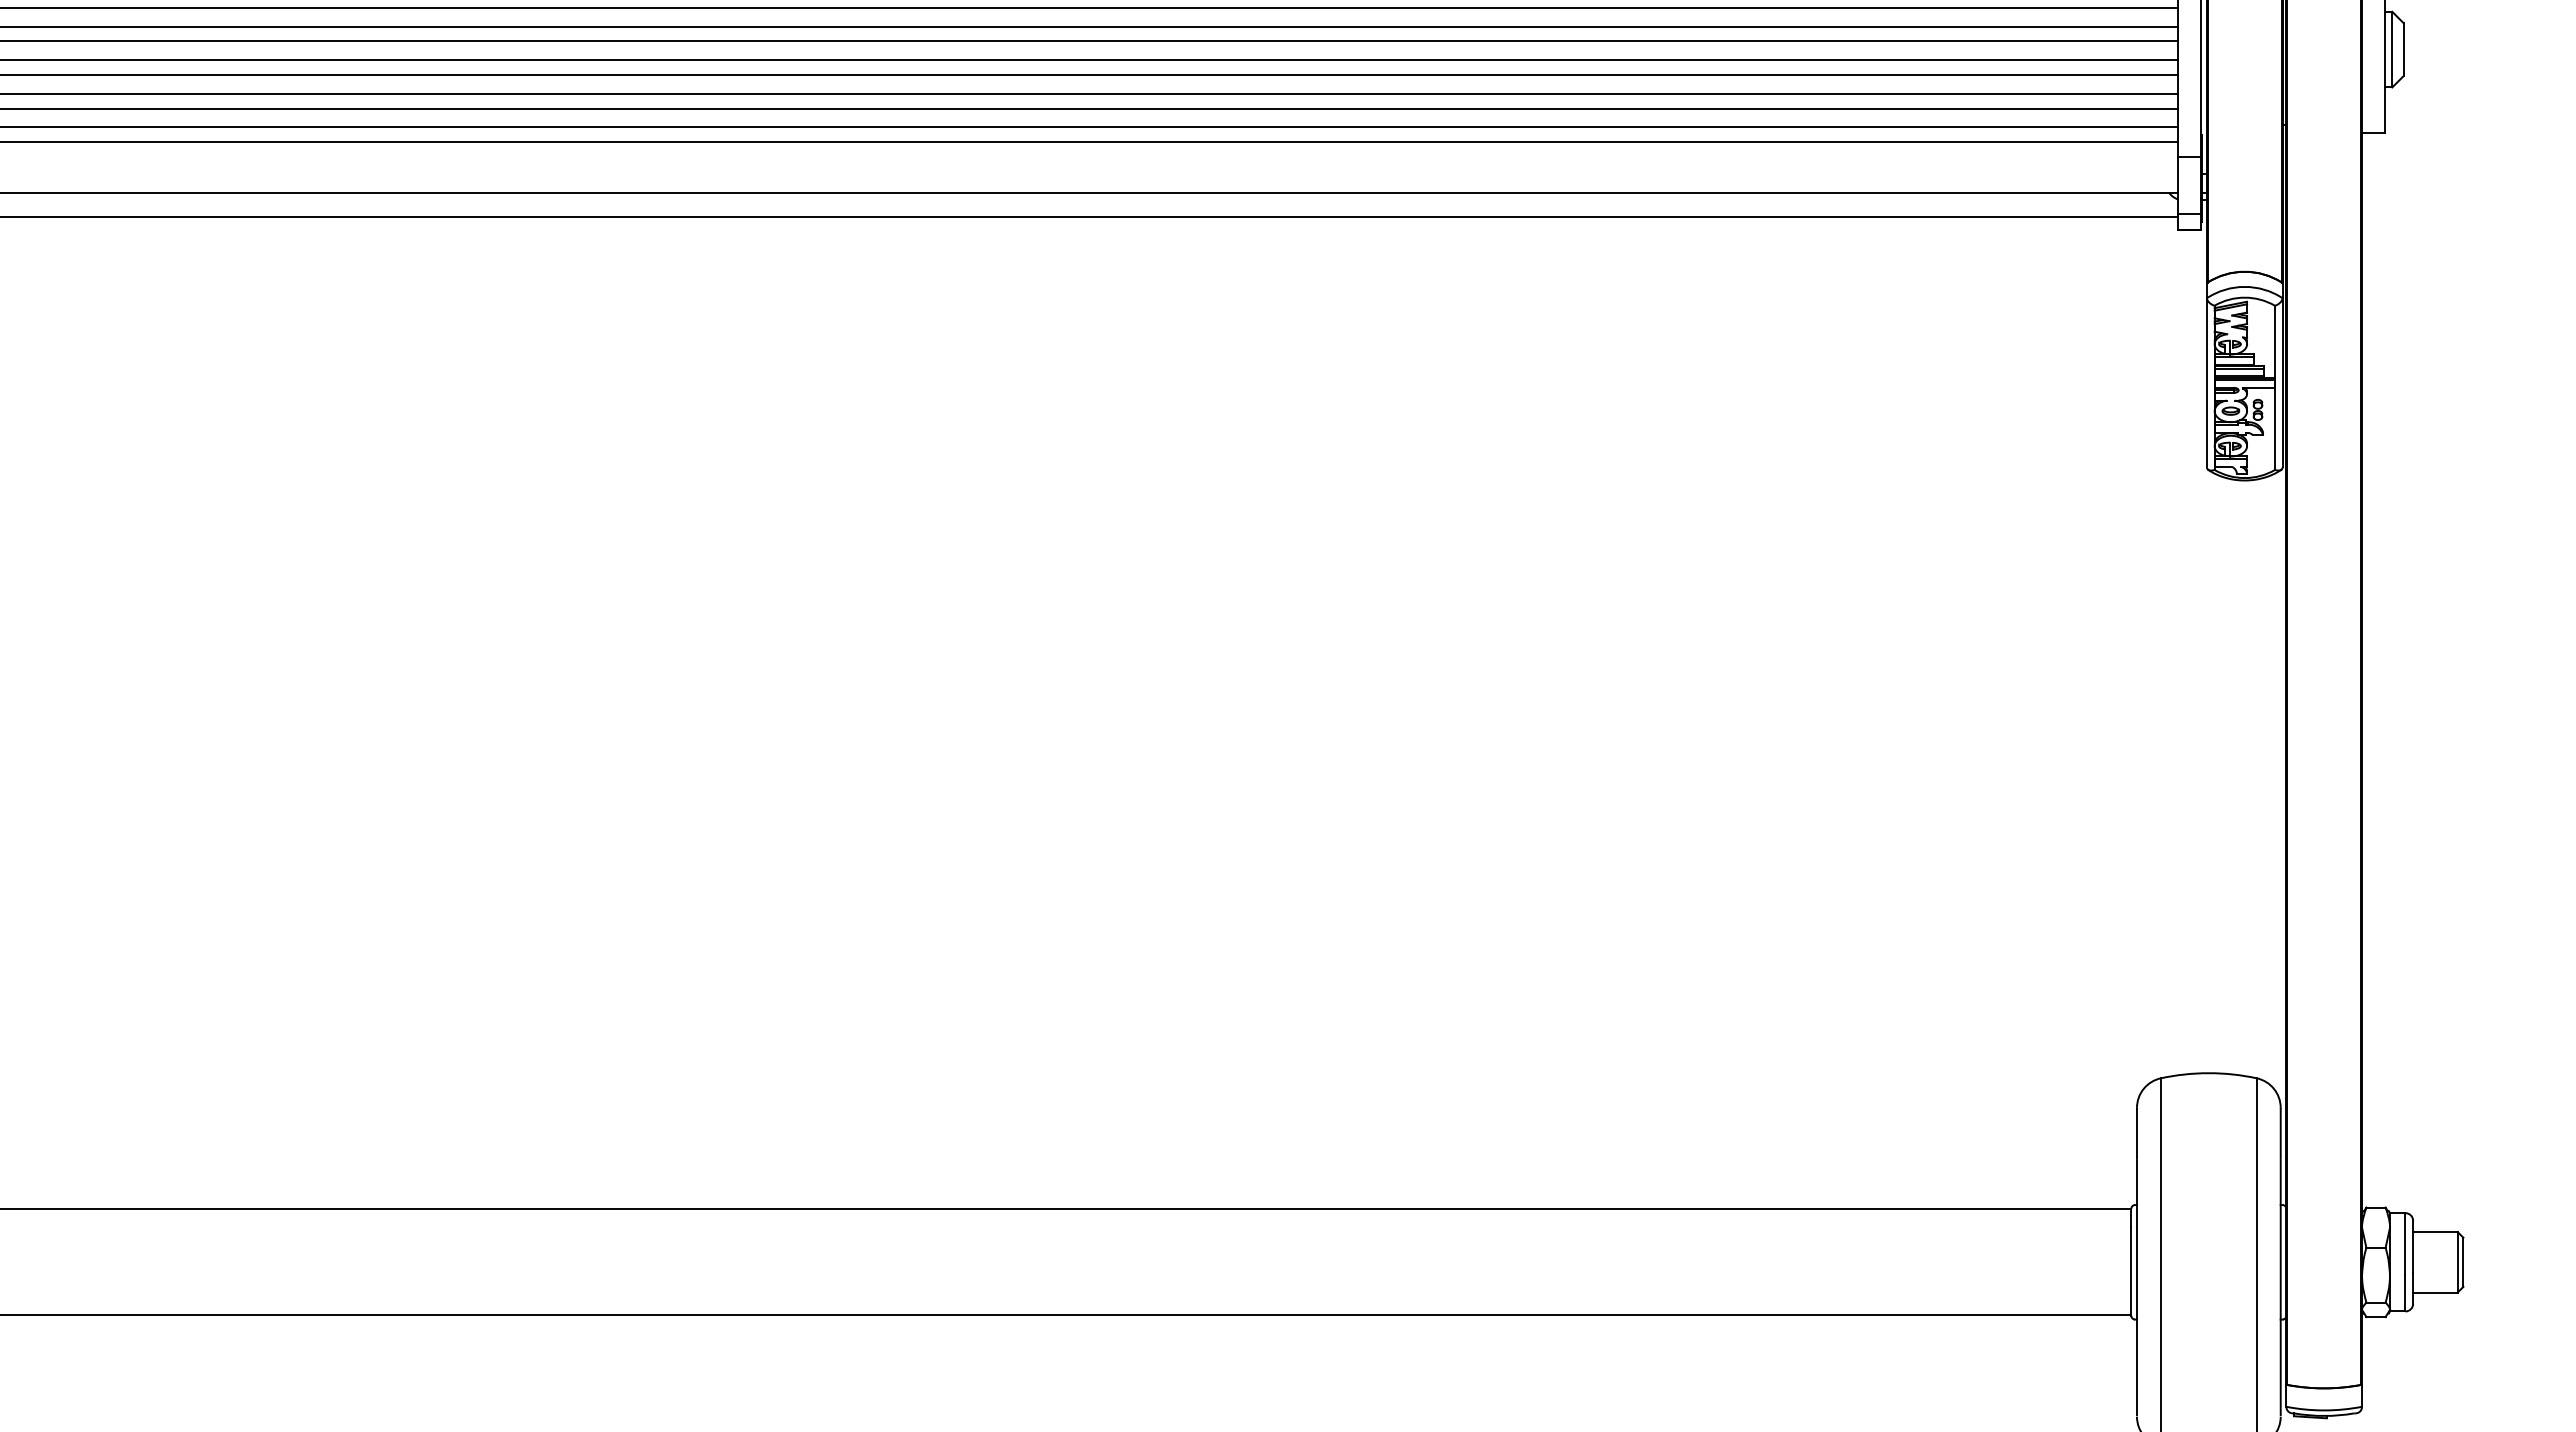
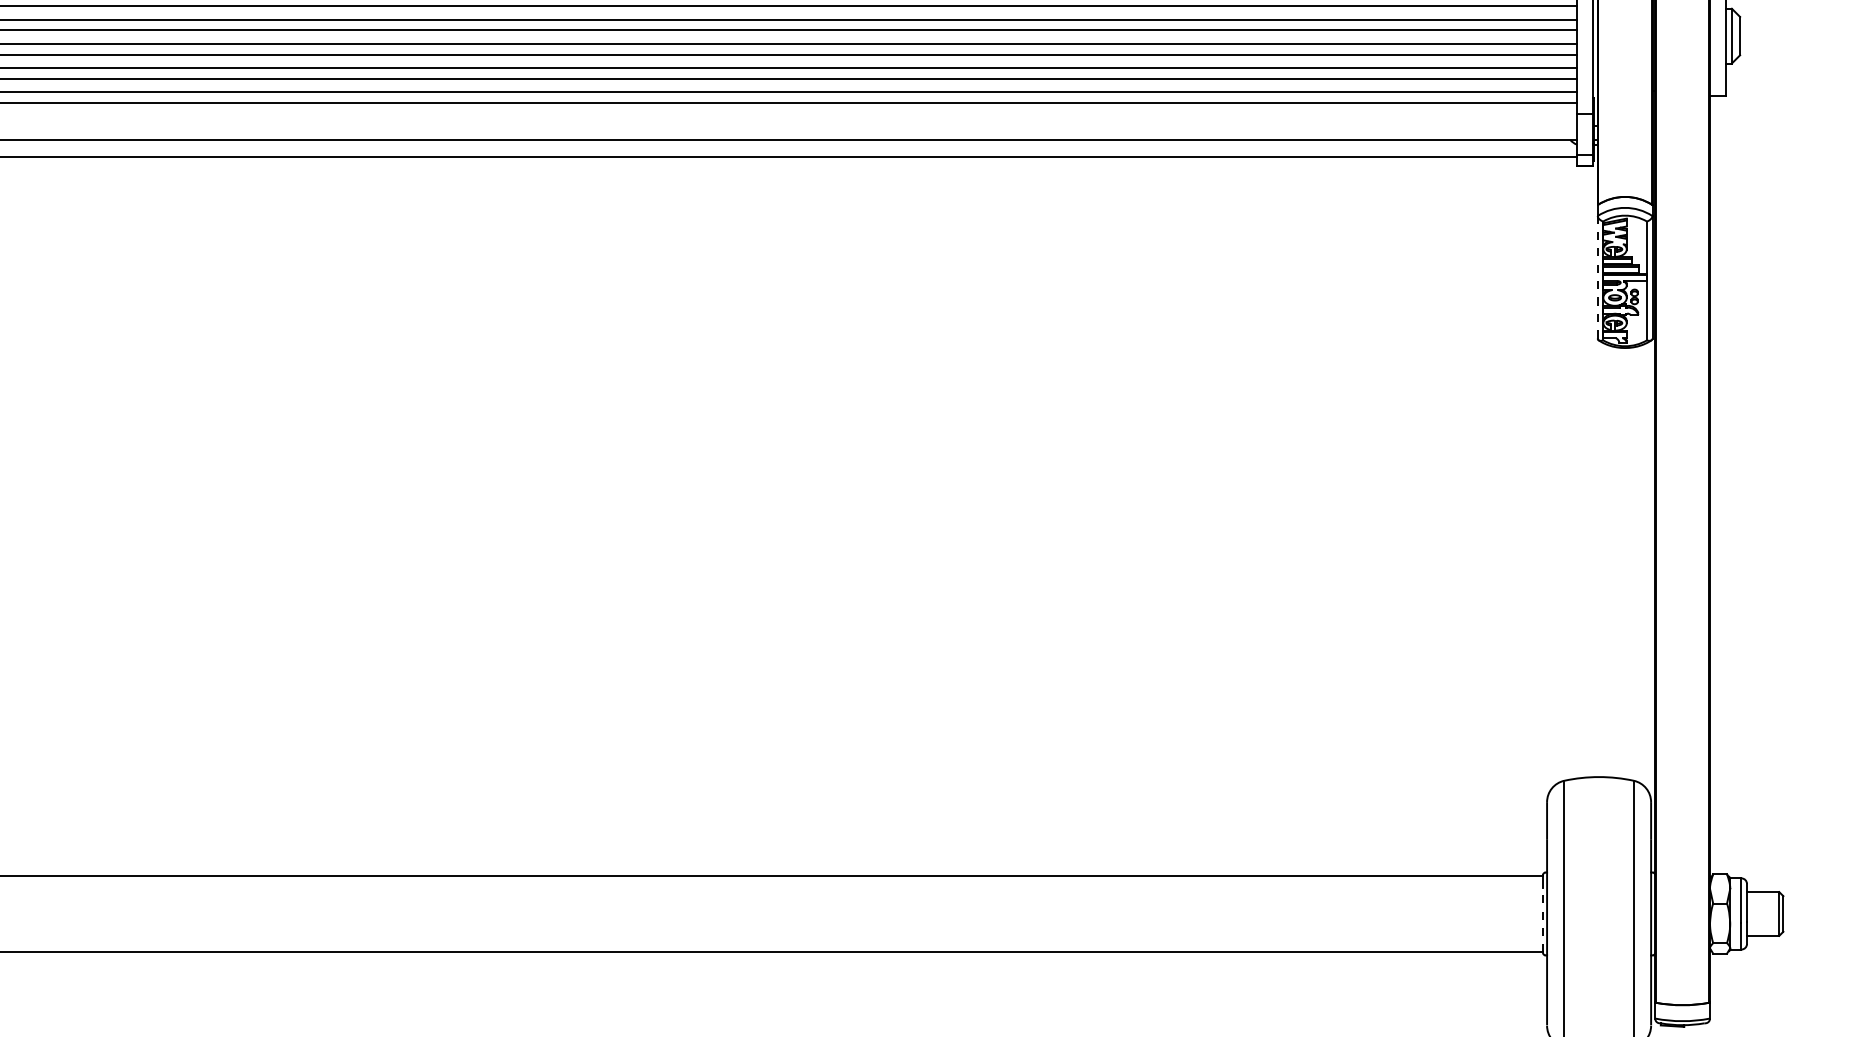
line: (2206, 382) -> (1597, 277), solid -> dashed
line: (2131, 1270) -> (1543, 919), solid -> dashed

